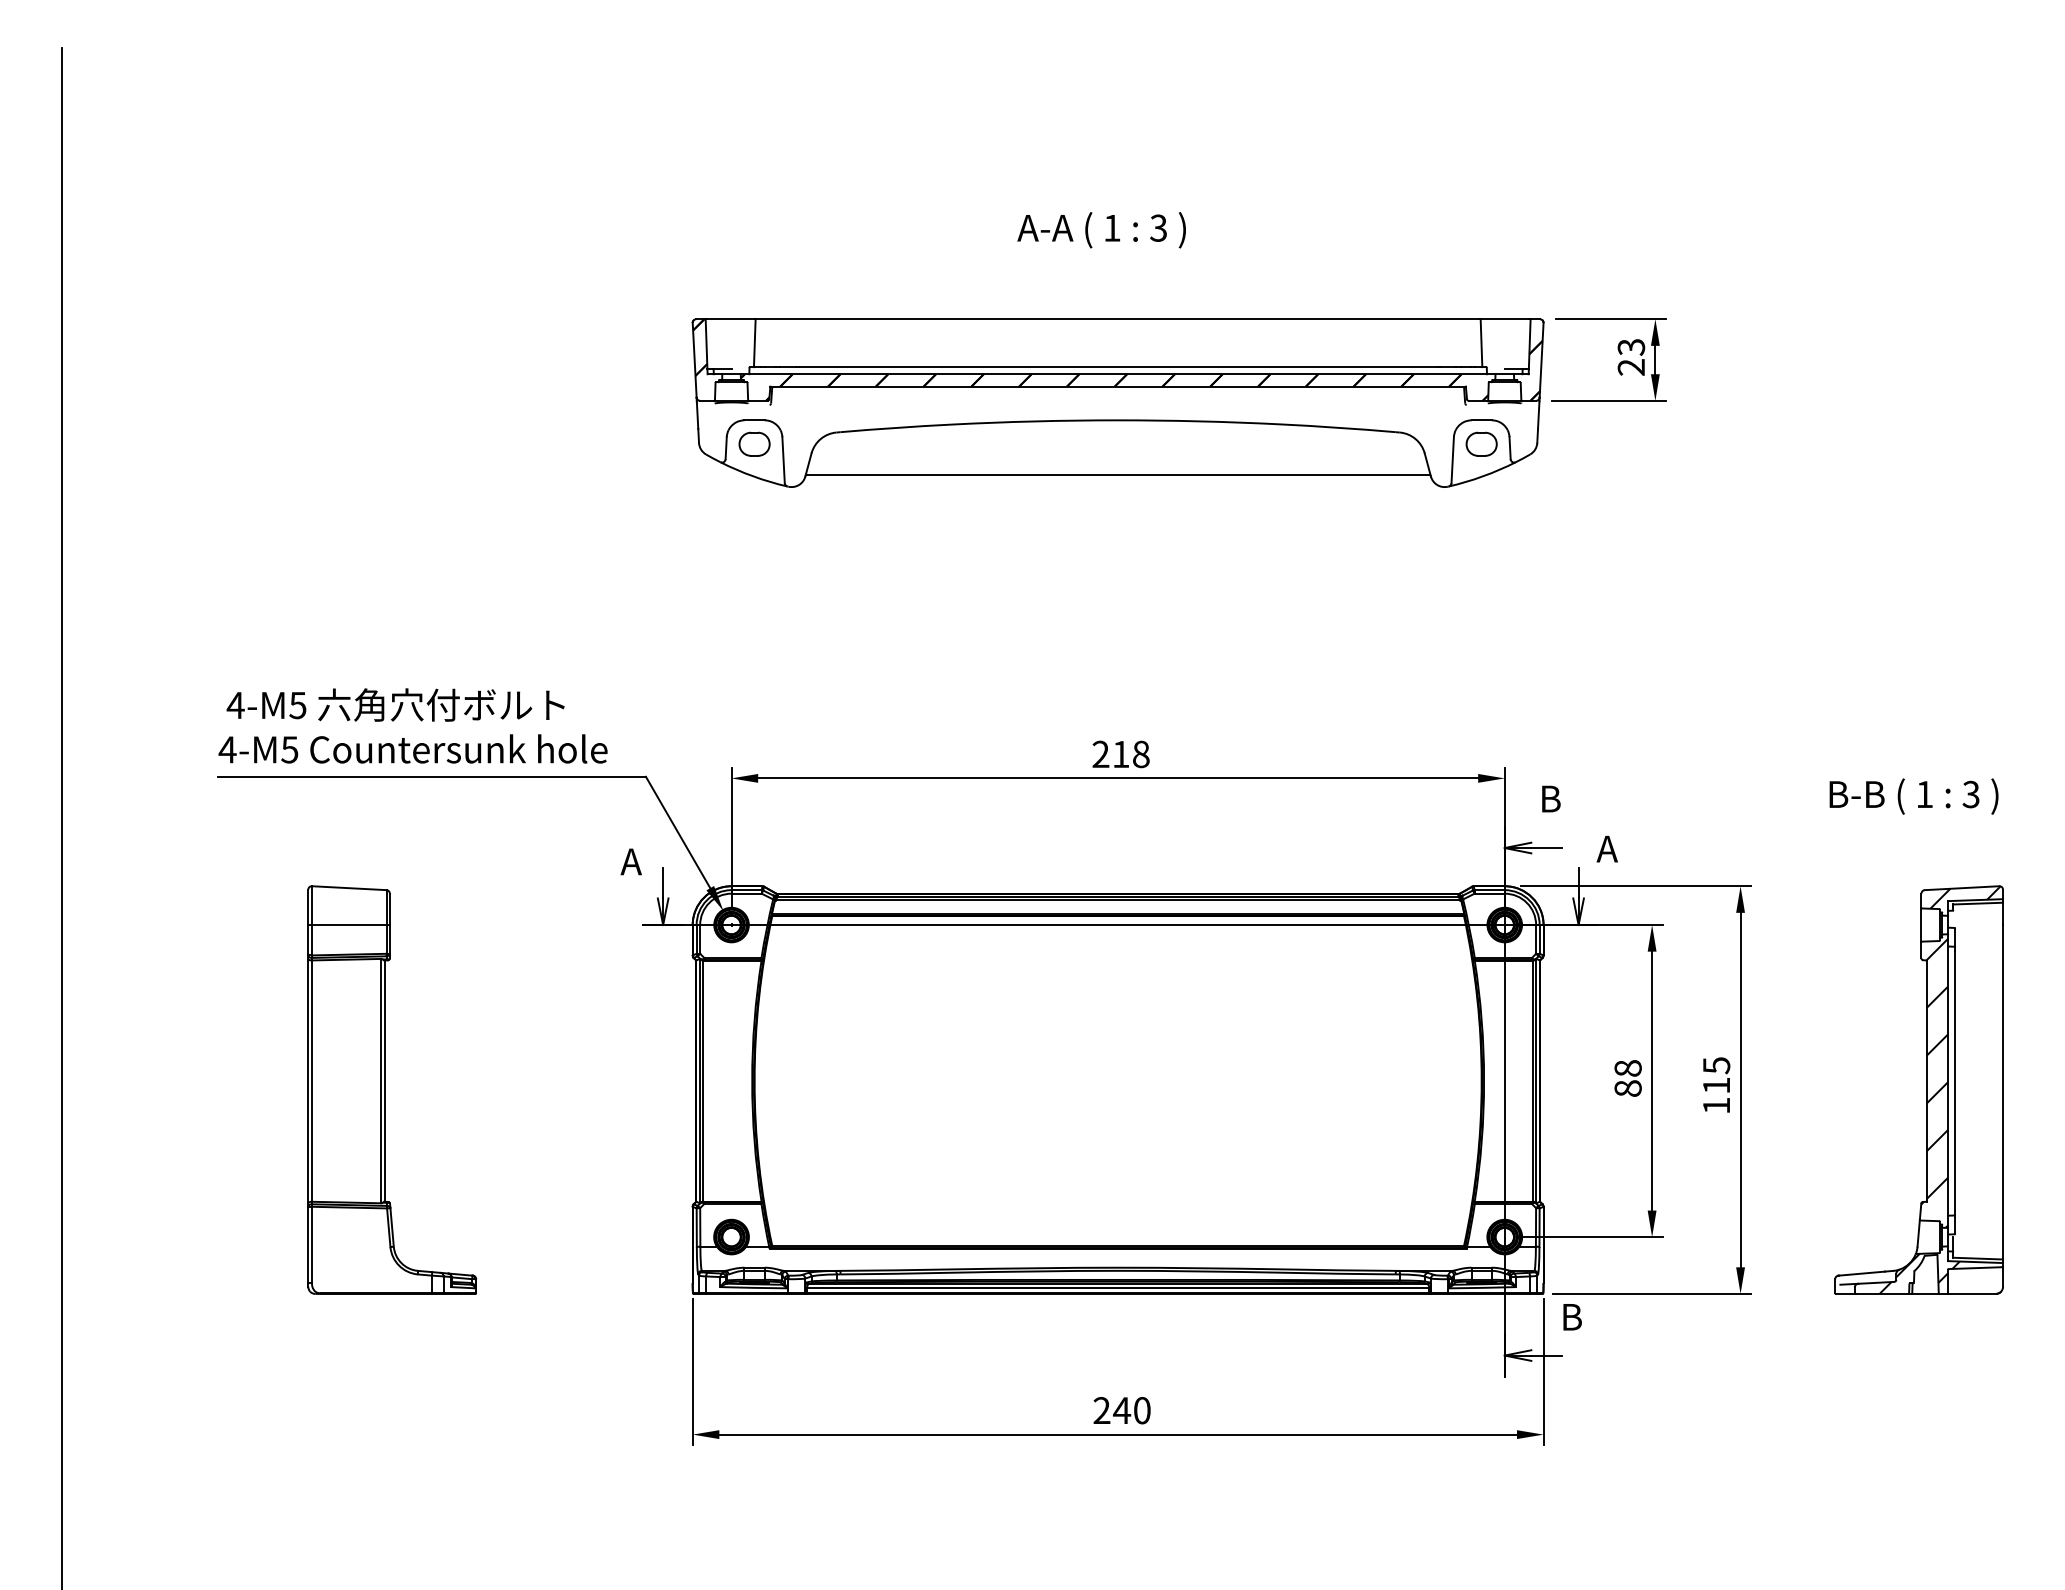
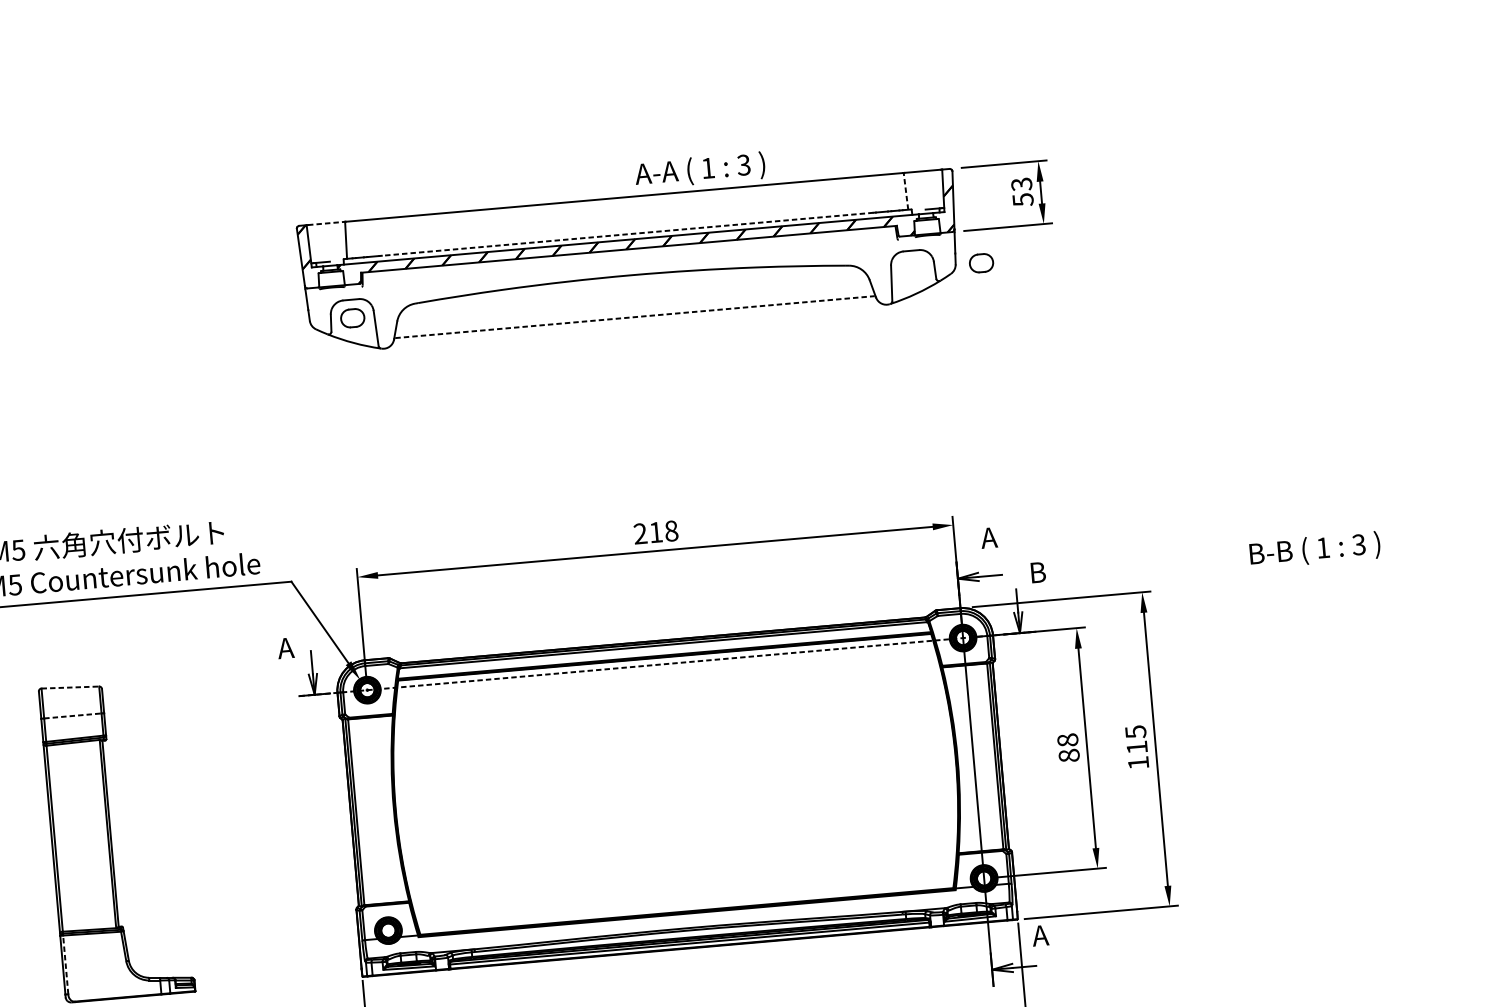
text: (1101, 230) -> (700, 170), moved
line: (731, 319) -> (326, 223), solid -> dashed
line: (1481, 343) -> (906, 191), solid -> dashed
line: (1117, 367) -> (627, 234), solid -> dashed
text: (1631, 367) -> (1023, 199), 23 -> 53
part: (1481, 443) -> (981, 262), moved
line: (1118, 474) -> (635, 316), solid -> dashed
text: (1913, 796) -> (1314, 550), moved
text: (1549, 798) -> (989, 537), B -> A
text: (1607, 848) -> (1037, 572), A -> B
line: (349, 888) -> (70, 687), solid -> dashed
line: (349, 925) -> (73, 716), solid -> dashed
line: (1120, 925) -> (667, 664), solid -> dashed
part: (1926, 1089) -> (1299, 736), removed
line: (312, 1244) -> (66, 964), solid -> dashed
text: (1570, 1317) -> (1040, 936), B -> A

